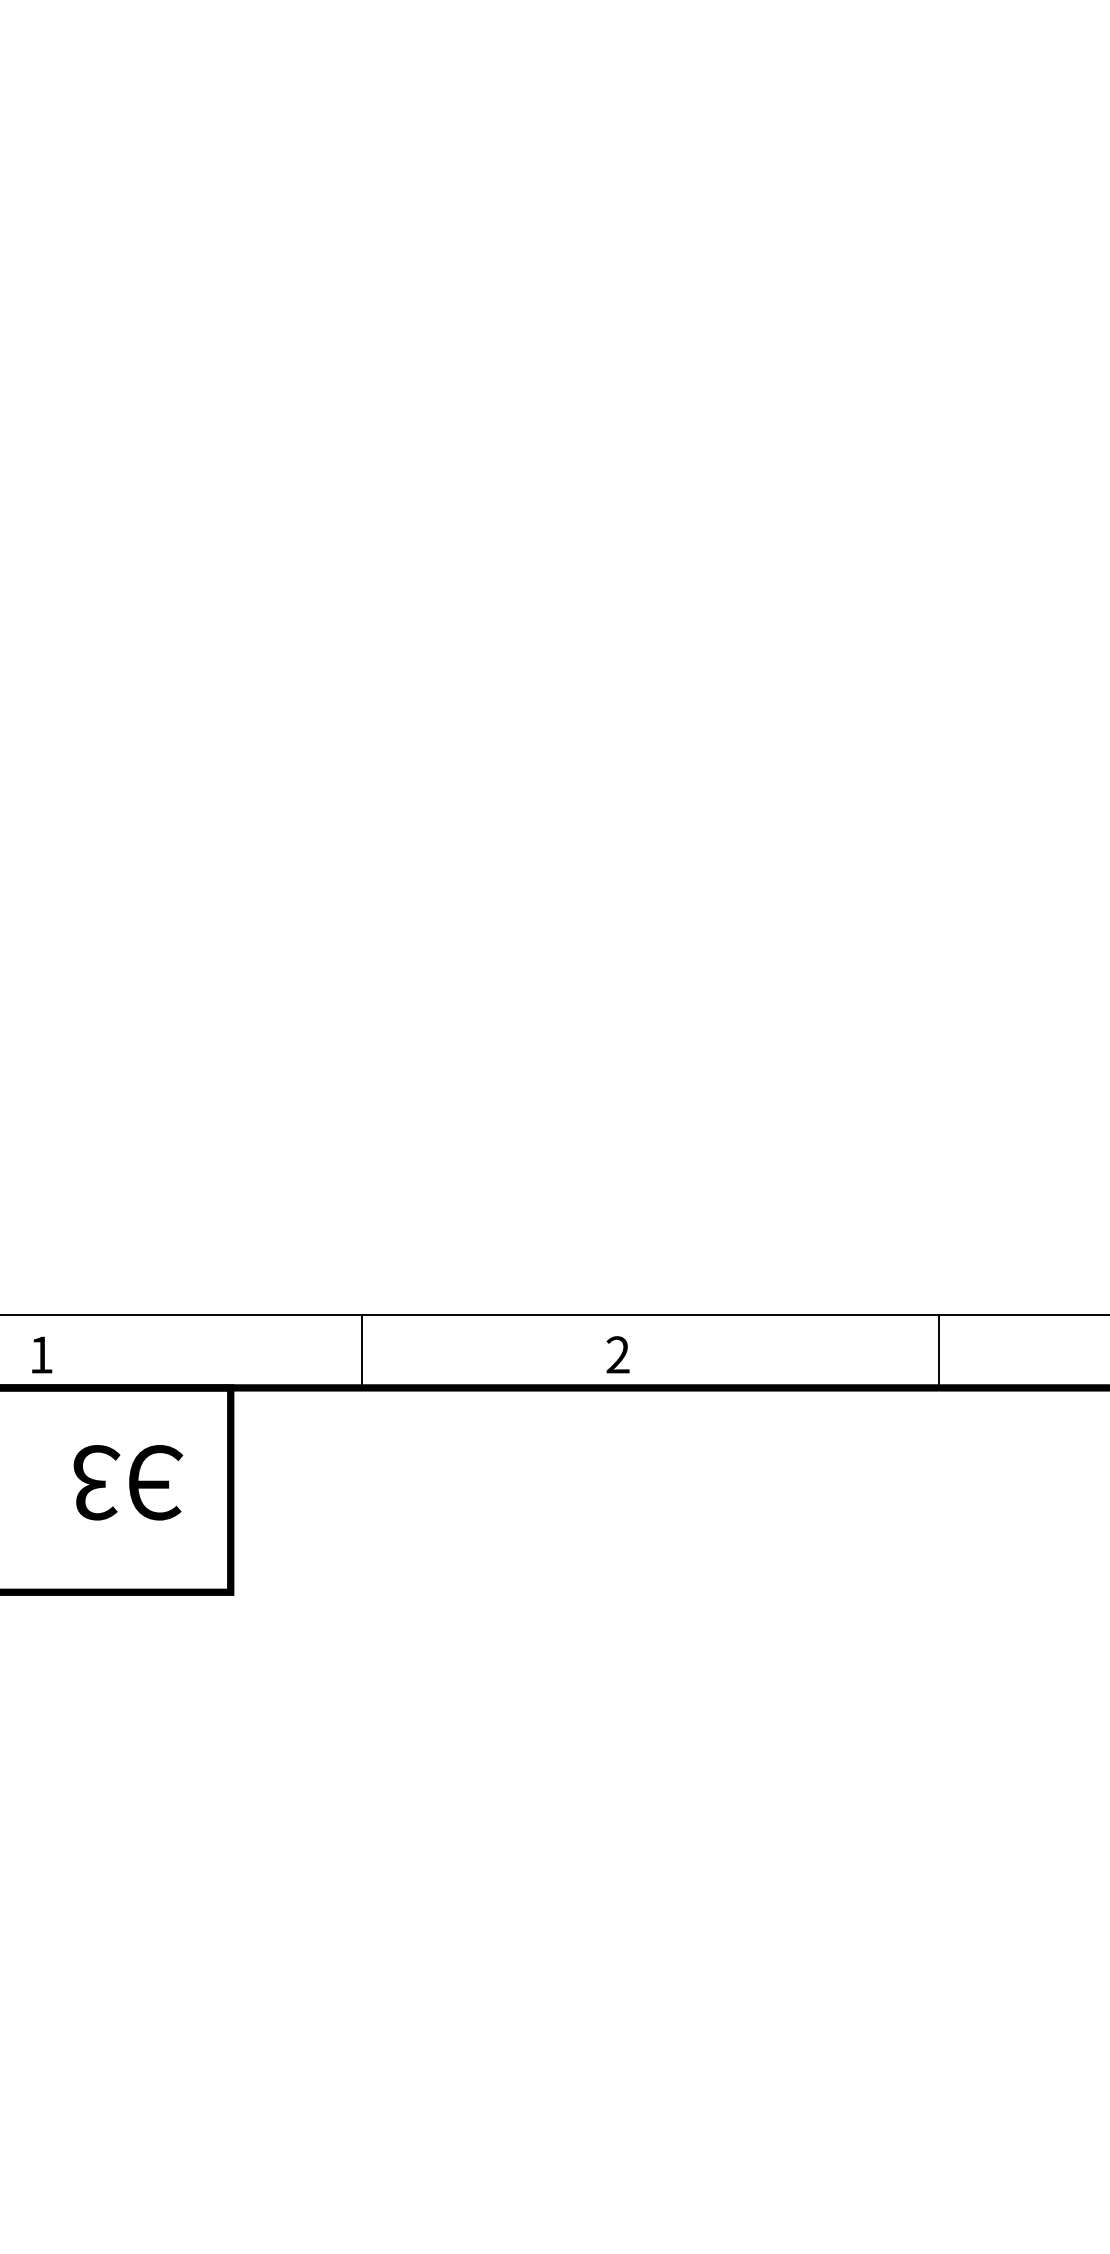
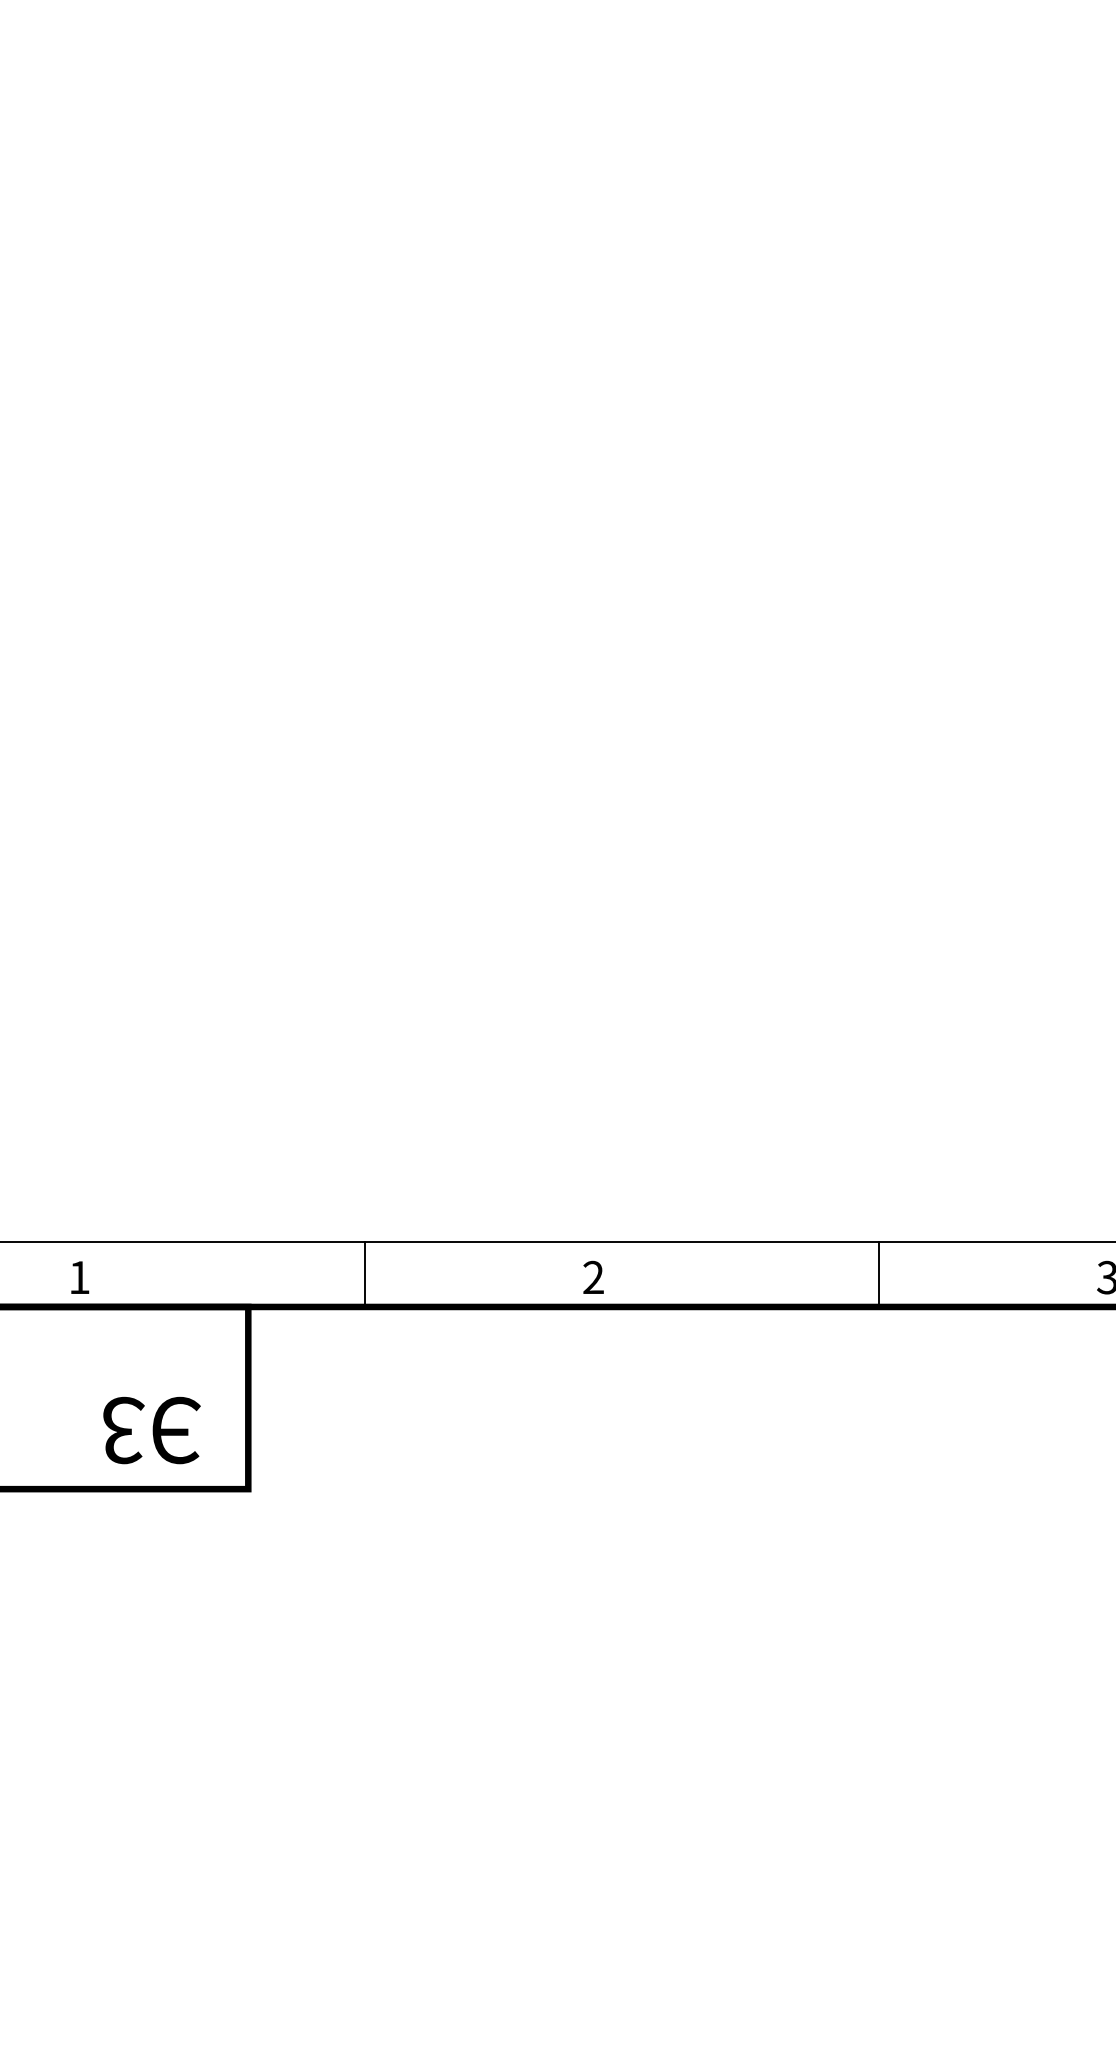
text: (127, 1482) -> (151, 1430), moved

